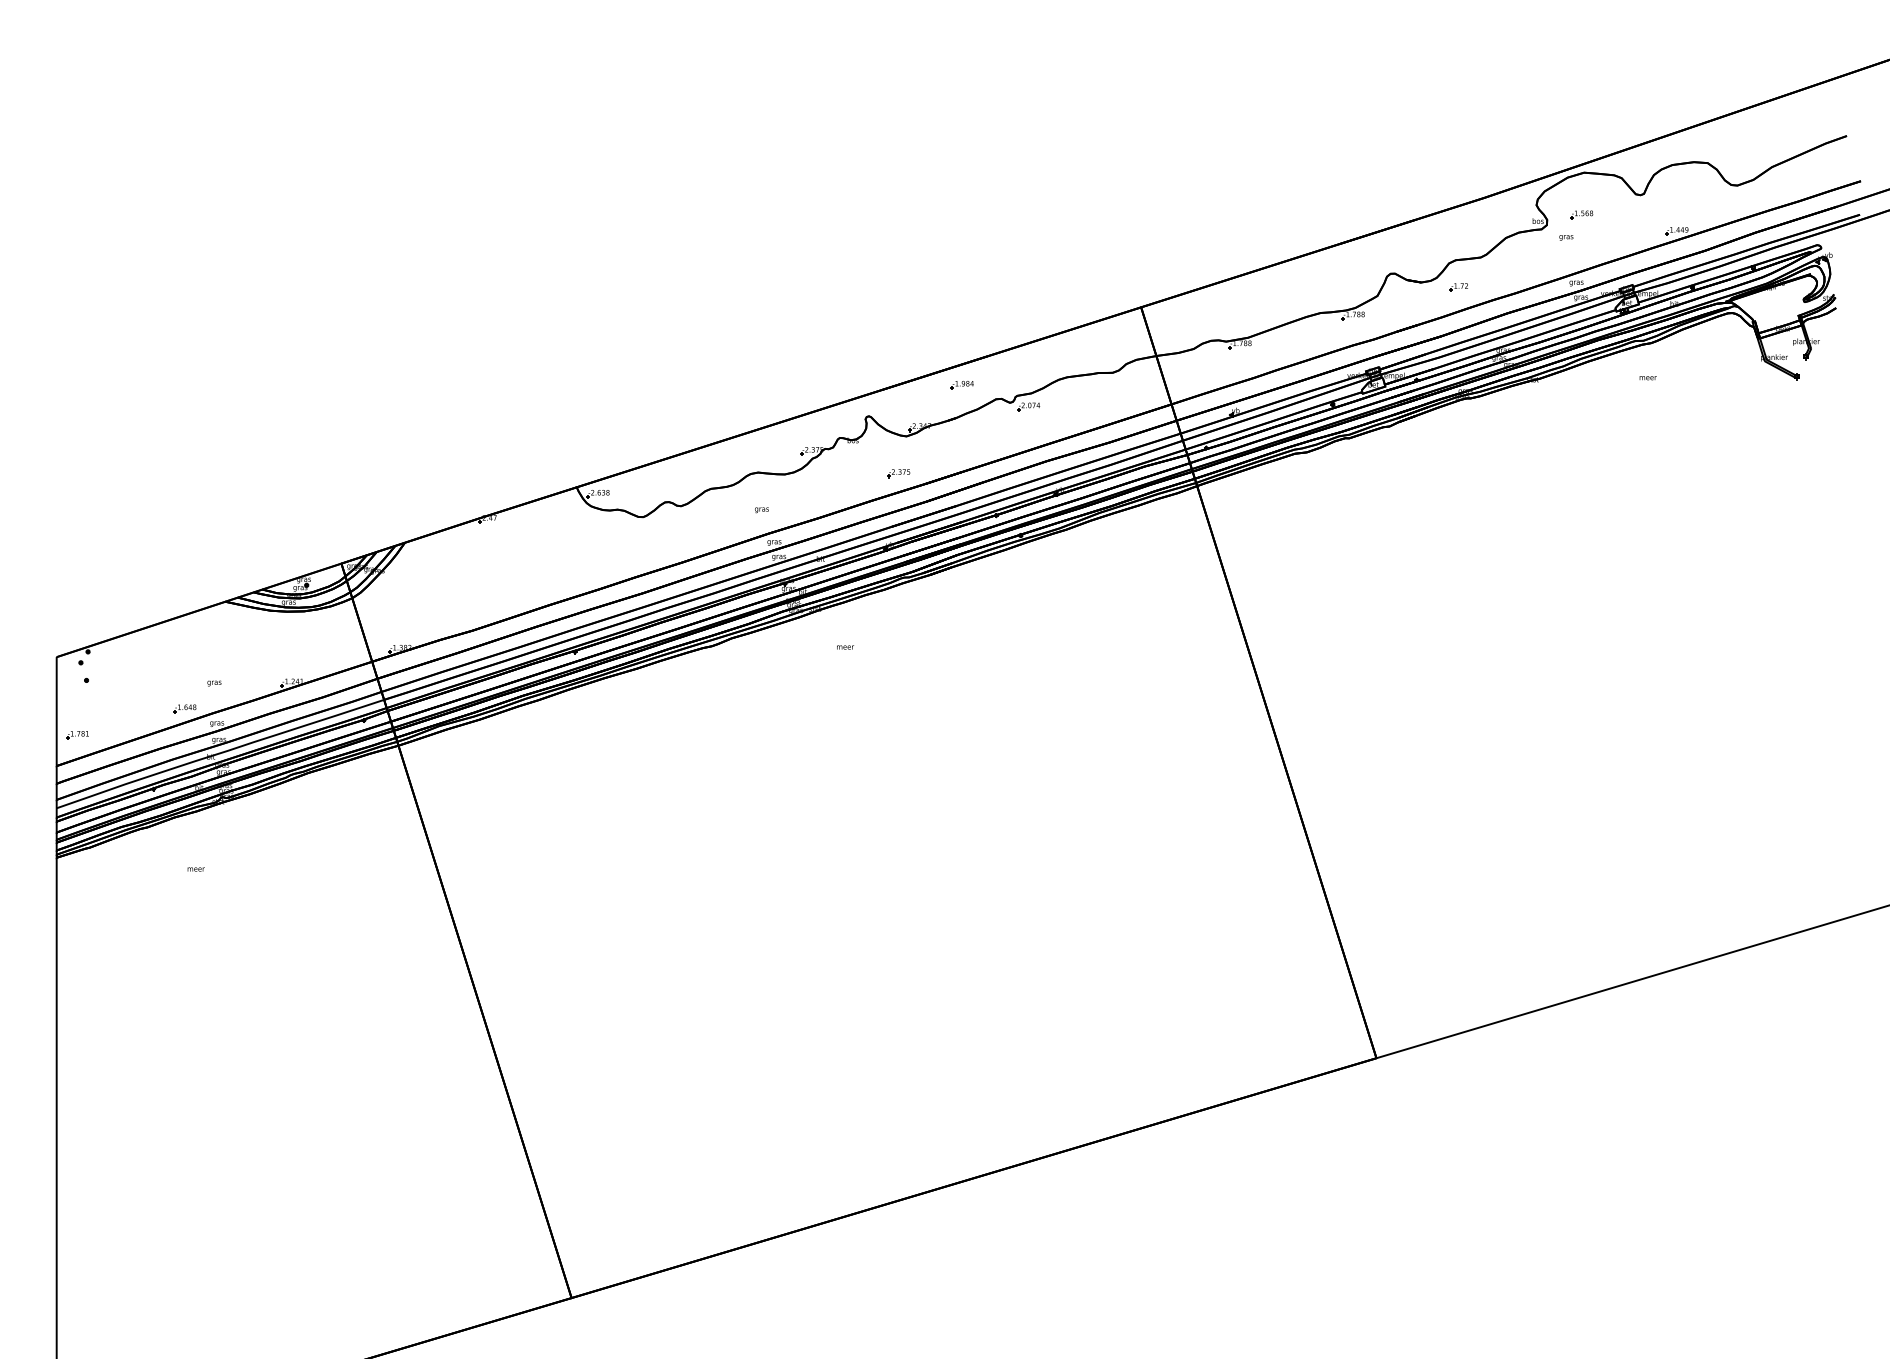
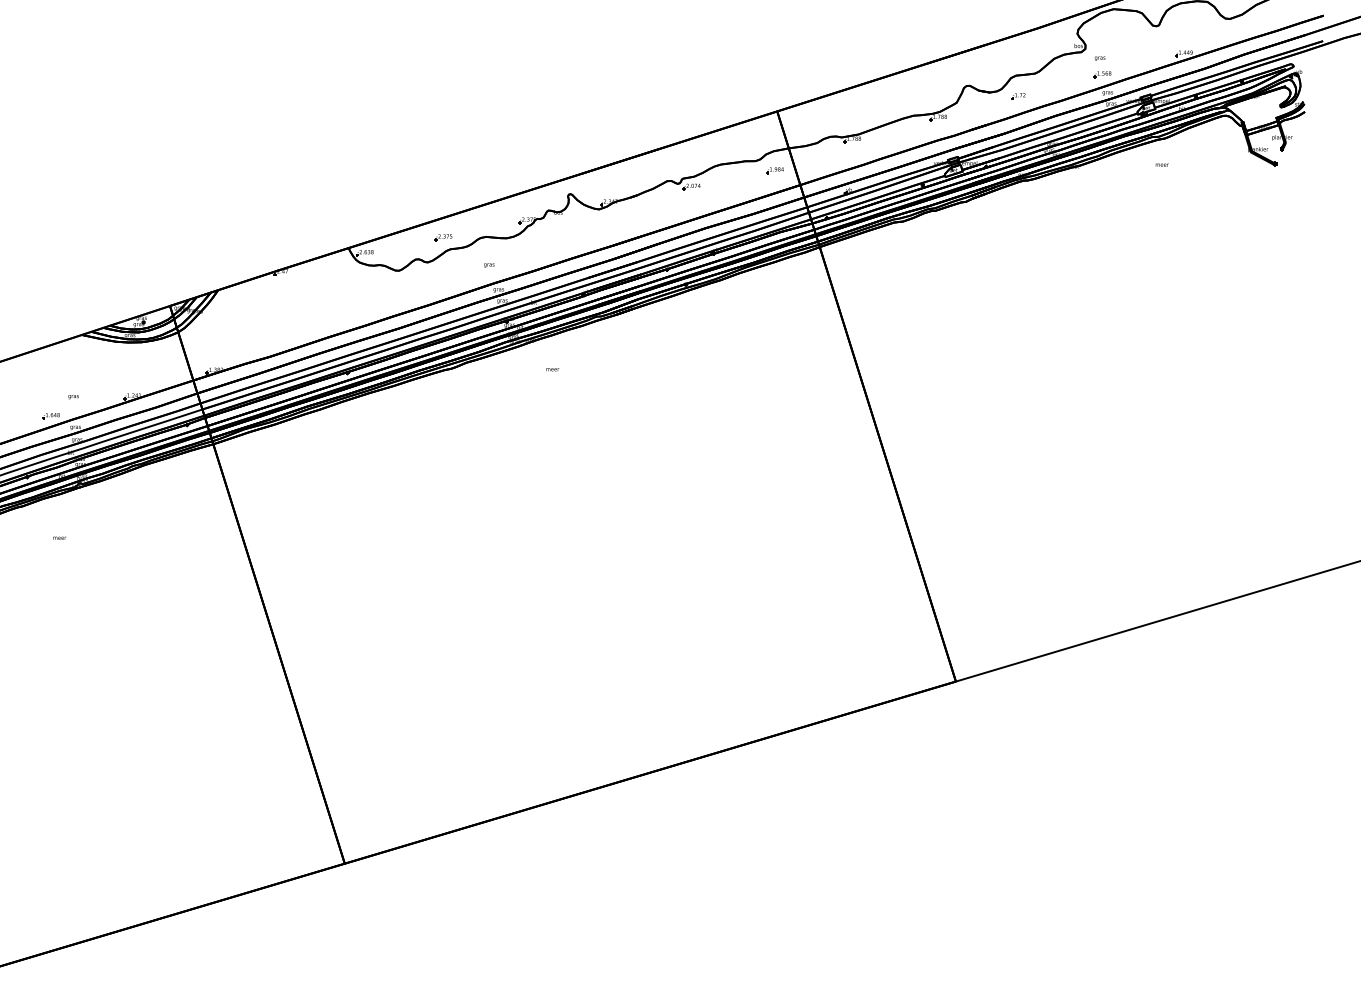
part: (1581, 214) -> (1102, 74), moved
part: (961, 385) -> (774, 170), moved
part: (898, 473) -> (443, 237), moved

